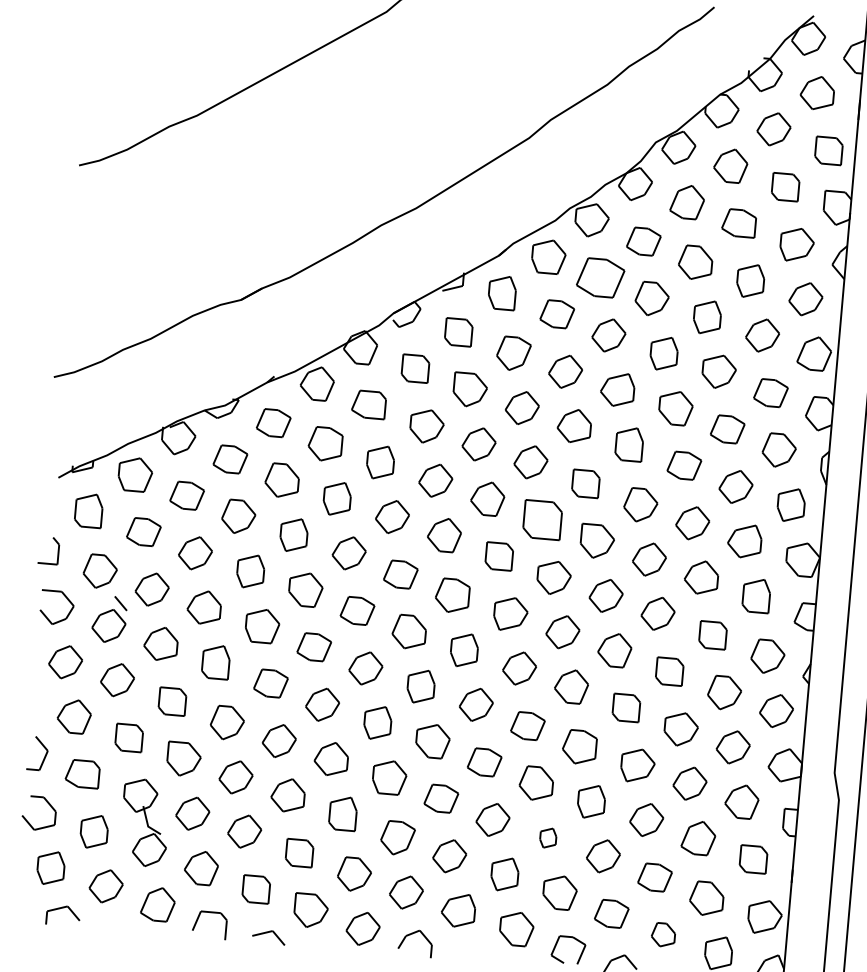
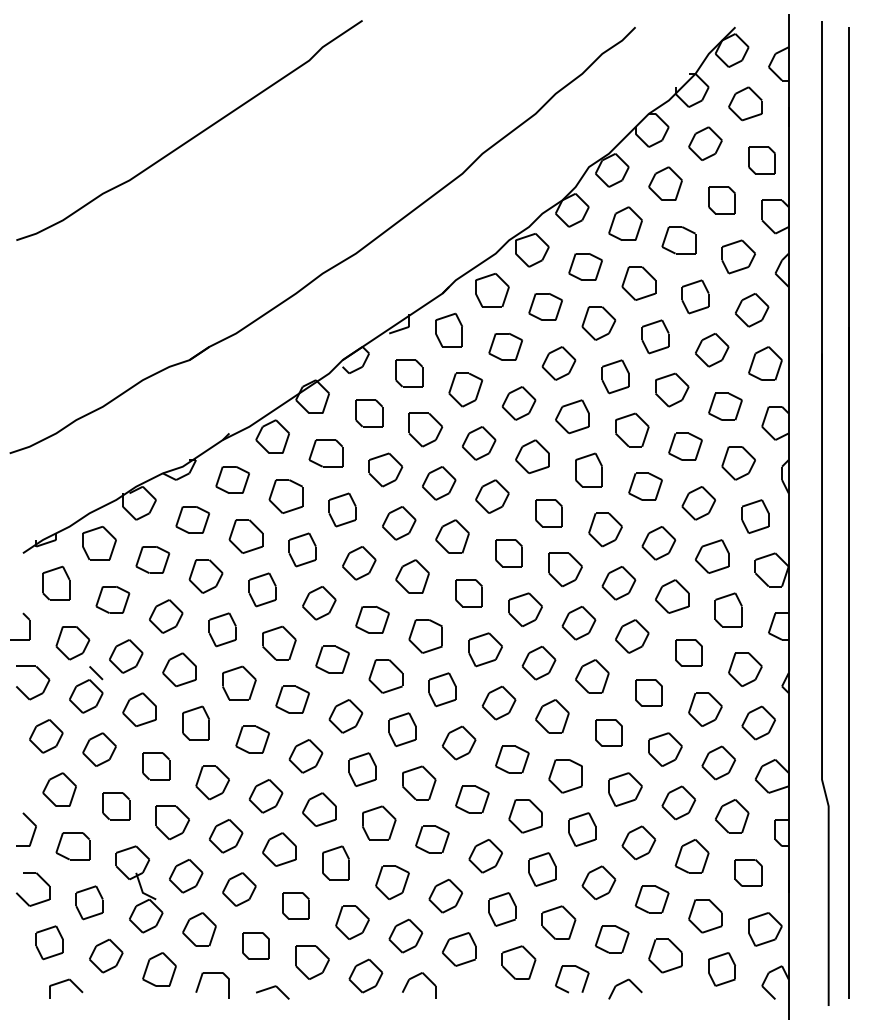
part: (600, 277) -> (545, 306), size x0.71
part: (542, 520) -> (508, 553), size x0.71
part: (548, 838) -> (542, 869), size x1.67
part: (663, 934) -> (665, 955), size x1.43

